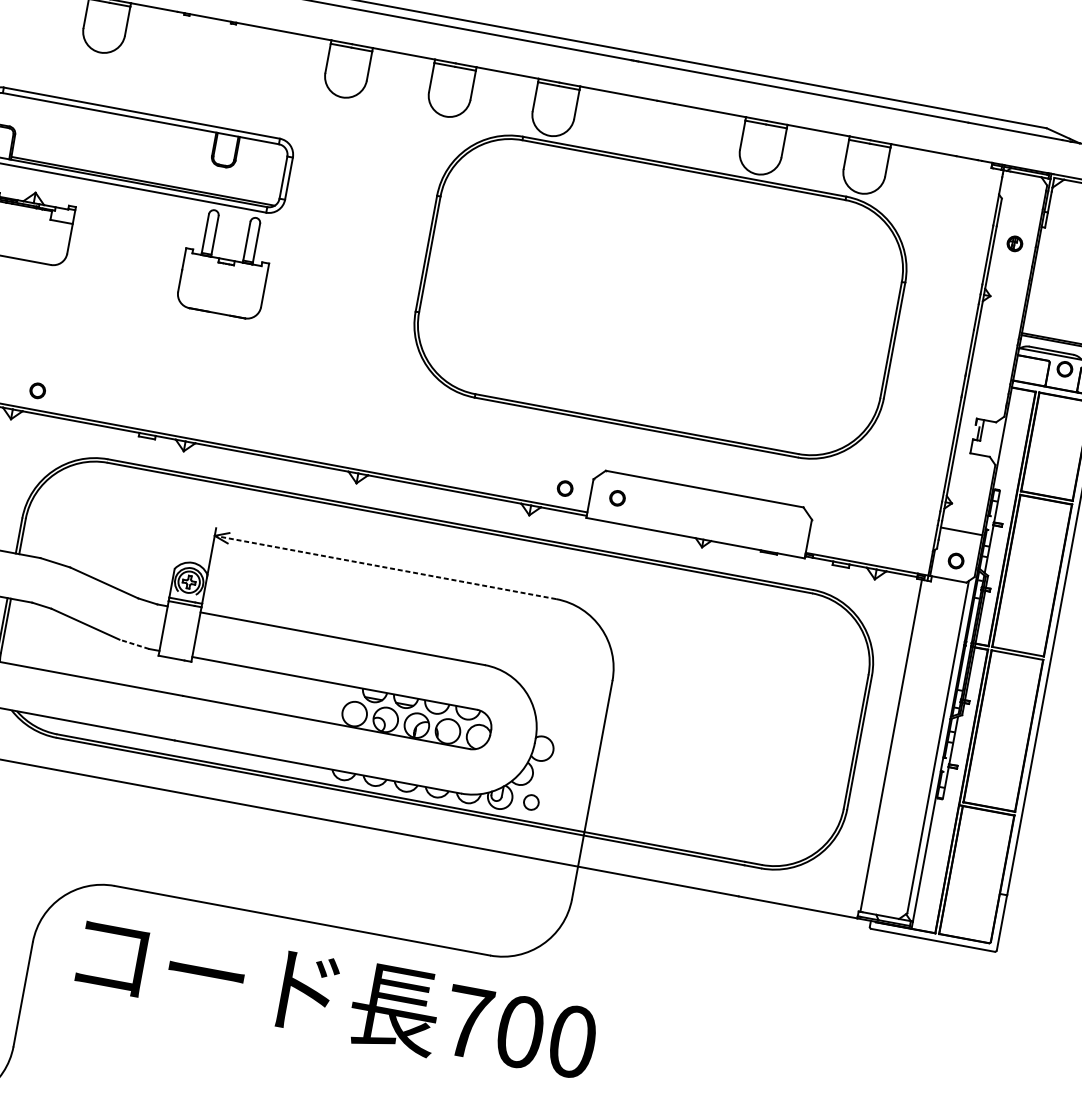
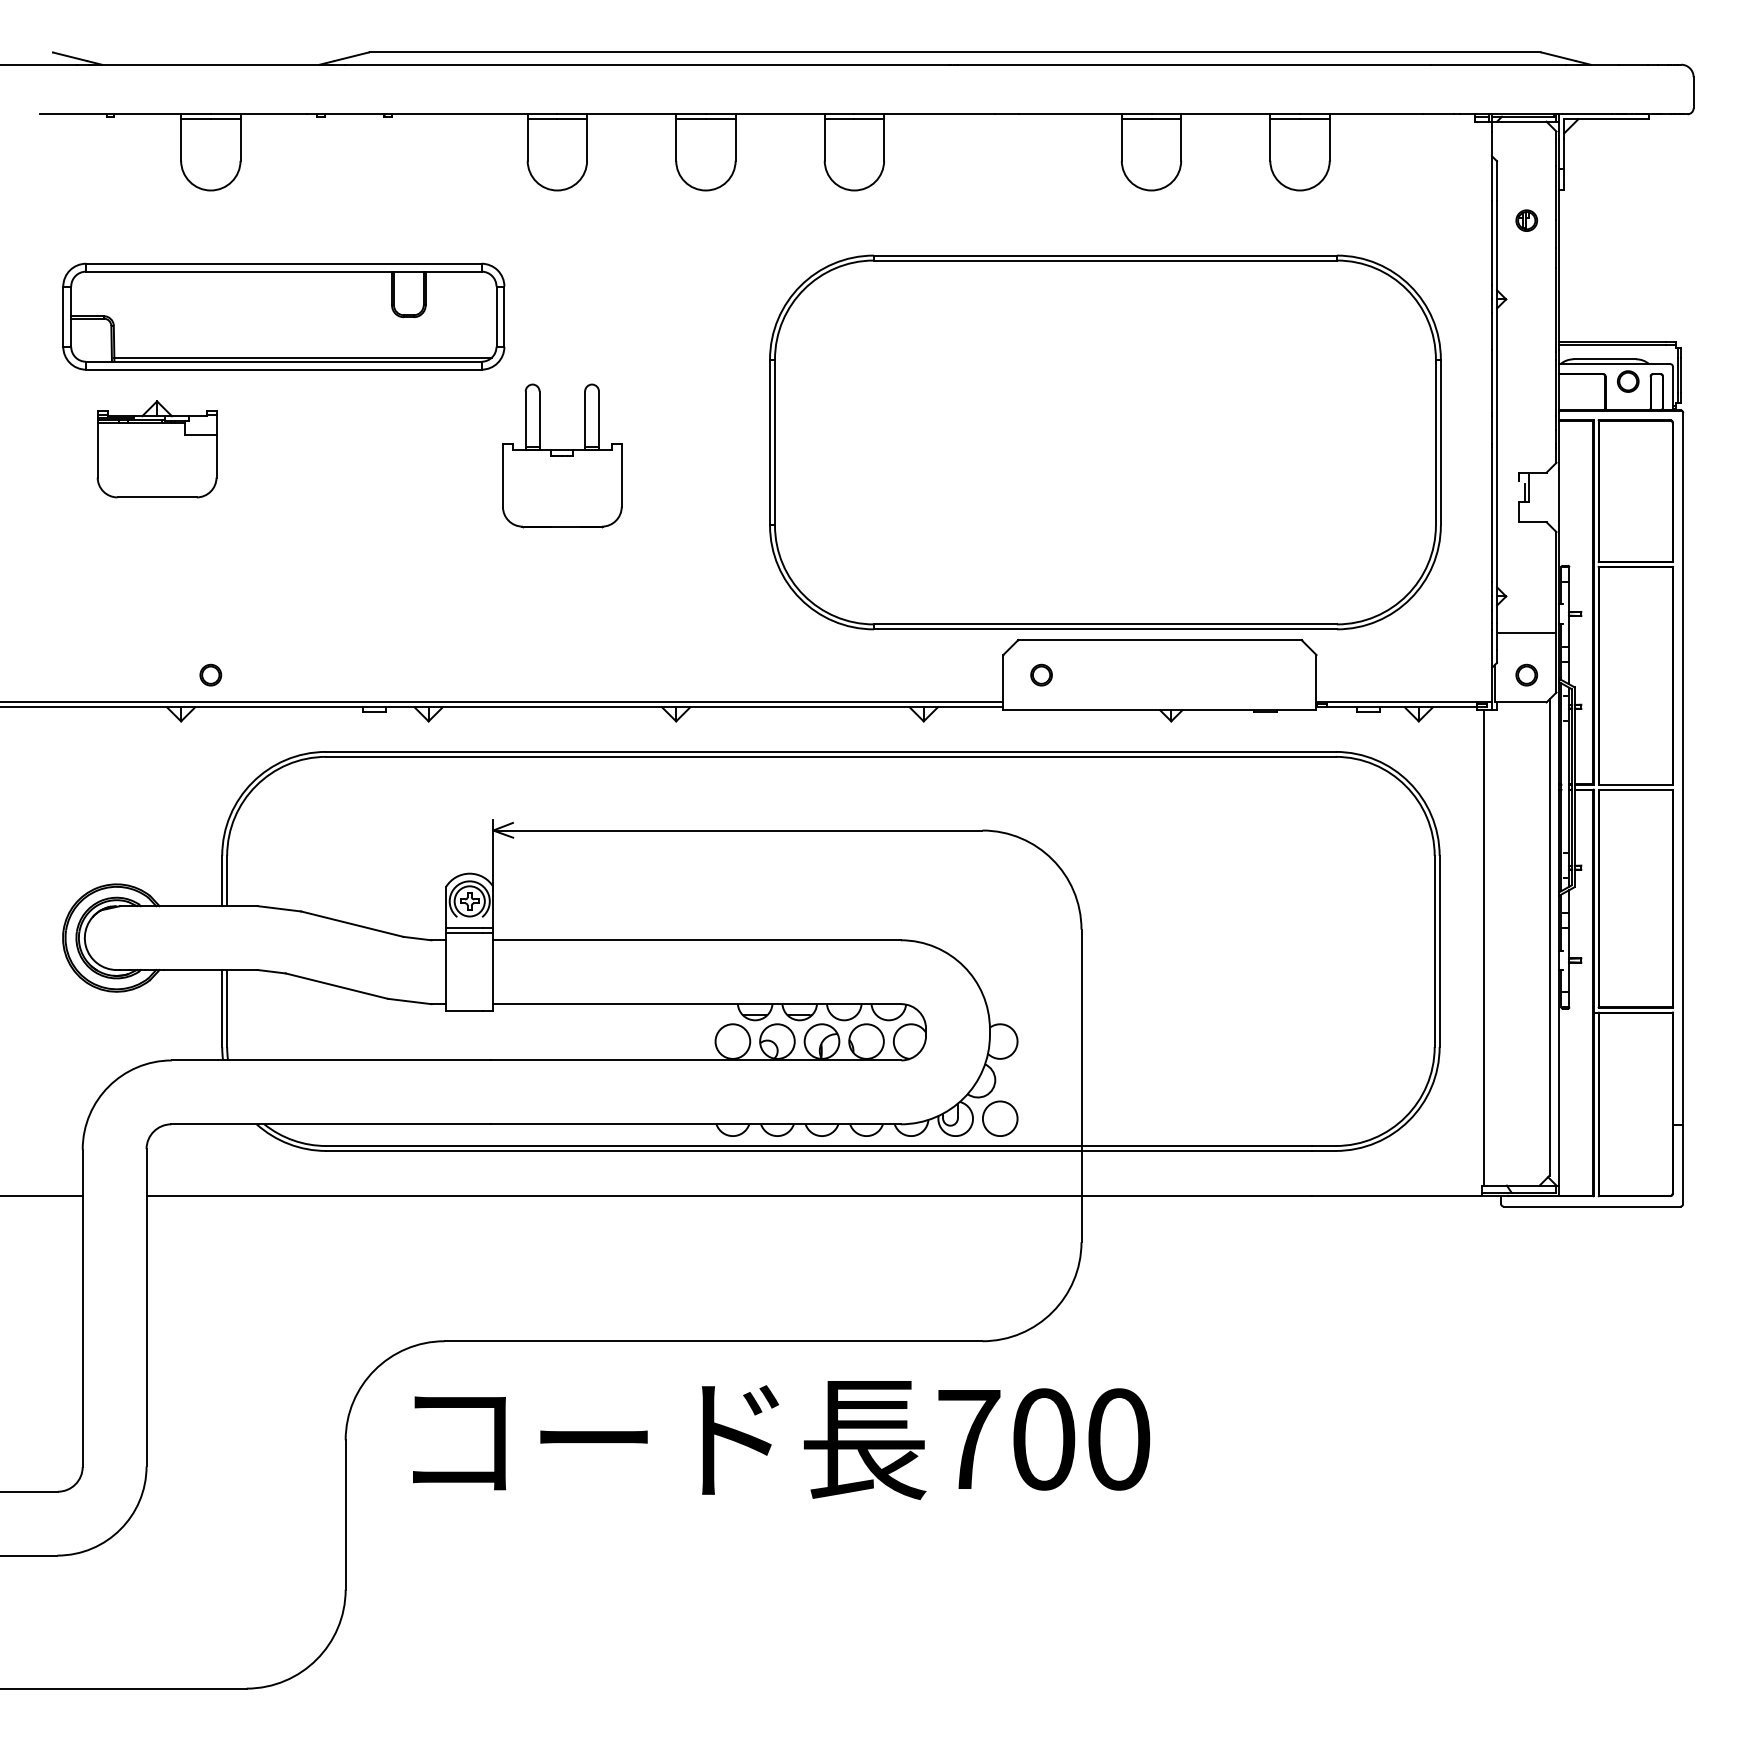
part: (226, 263) -> (562, 455), moved
part: (660, 297) -> (1105, 442), moved
part: (565, 488) -> (966, 674), removed
line: (385, 567) -> (737, 830), dashed -> solid
line: (134, 644) -> (409, 1001), dashed -> solid
circle: (531, 802) -> (1000, 1118), size x1.67

